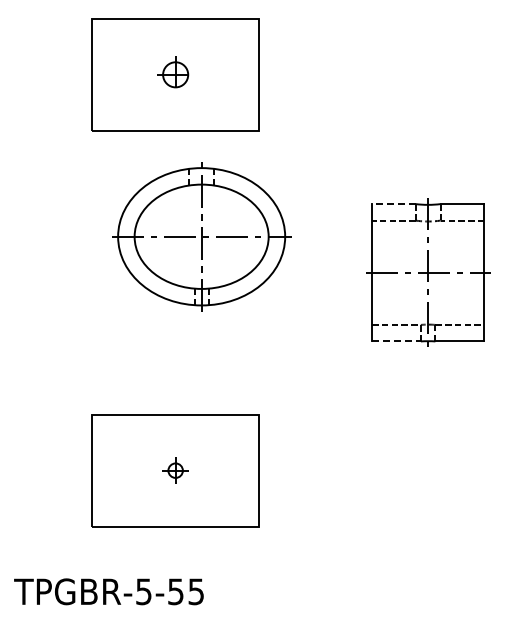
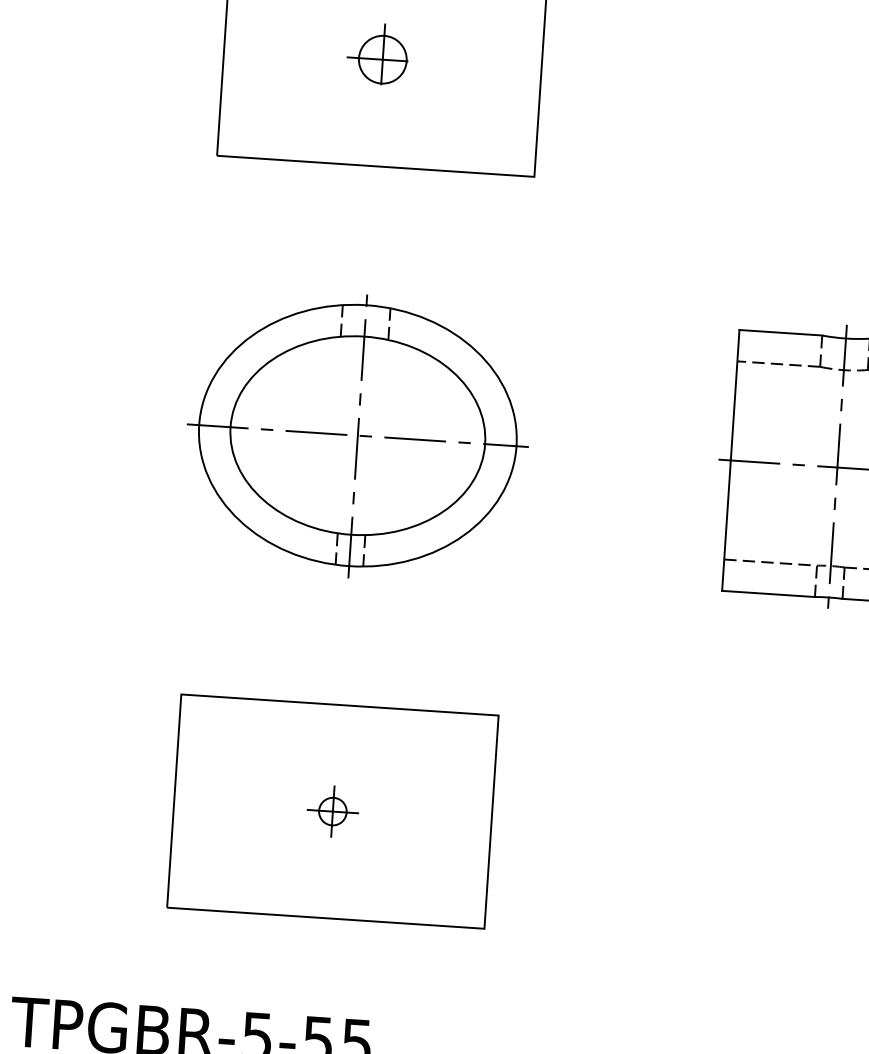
line: (393, 204) -> (780, 333), dashed -> solid
part: (201, 236) -> (357, 435), moved
line: (396, 341) -> (768, 594), dashed -> solid

